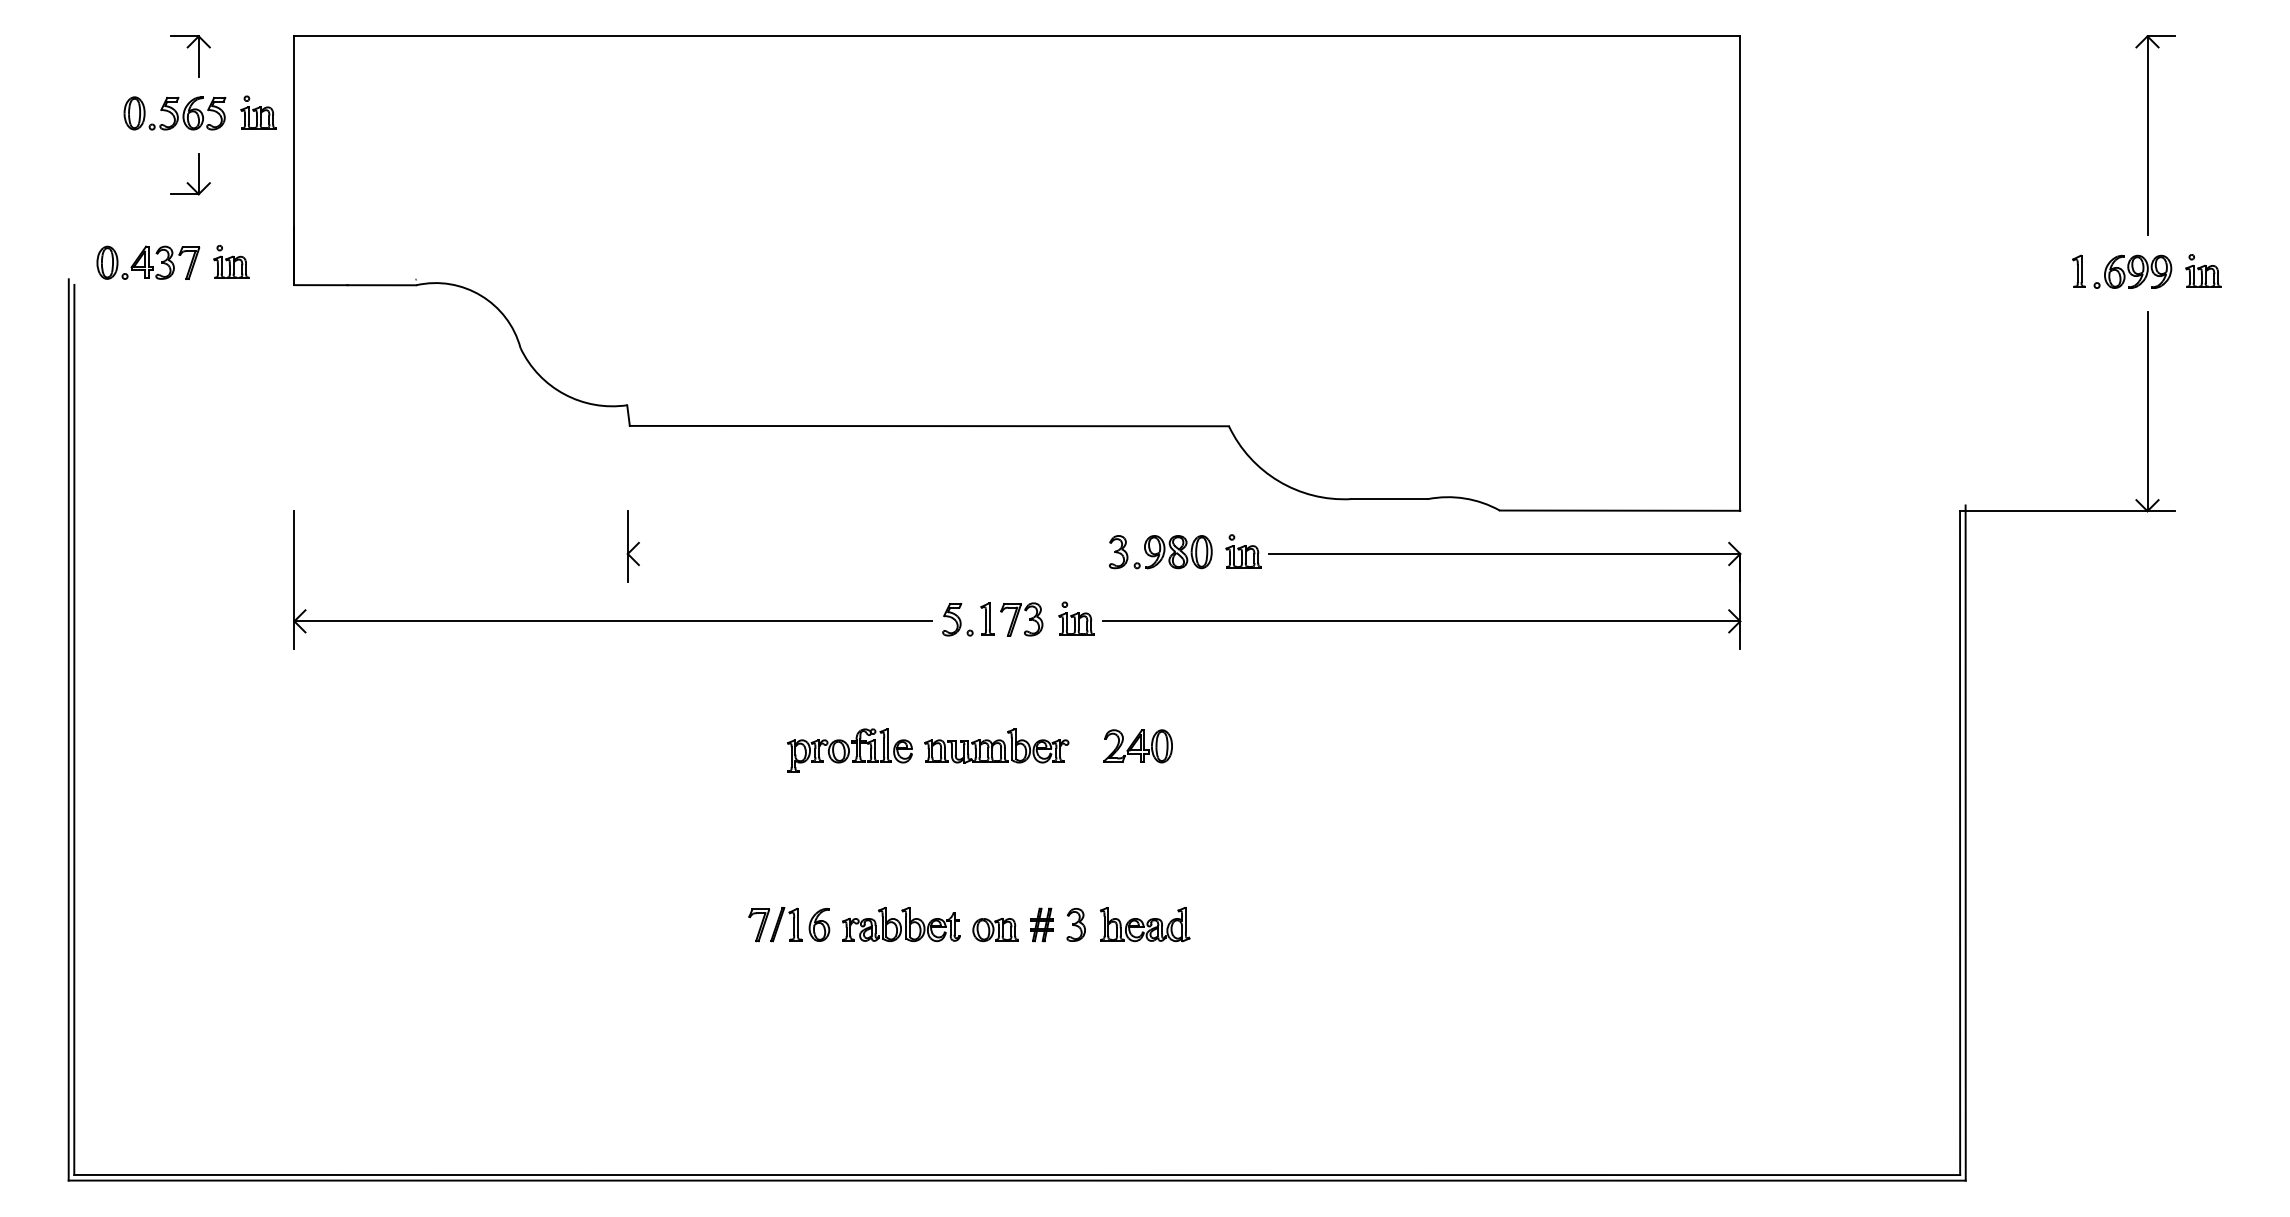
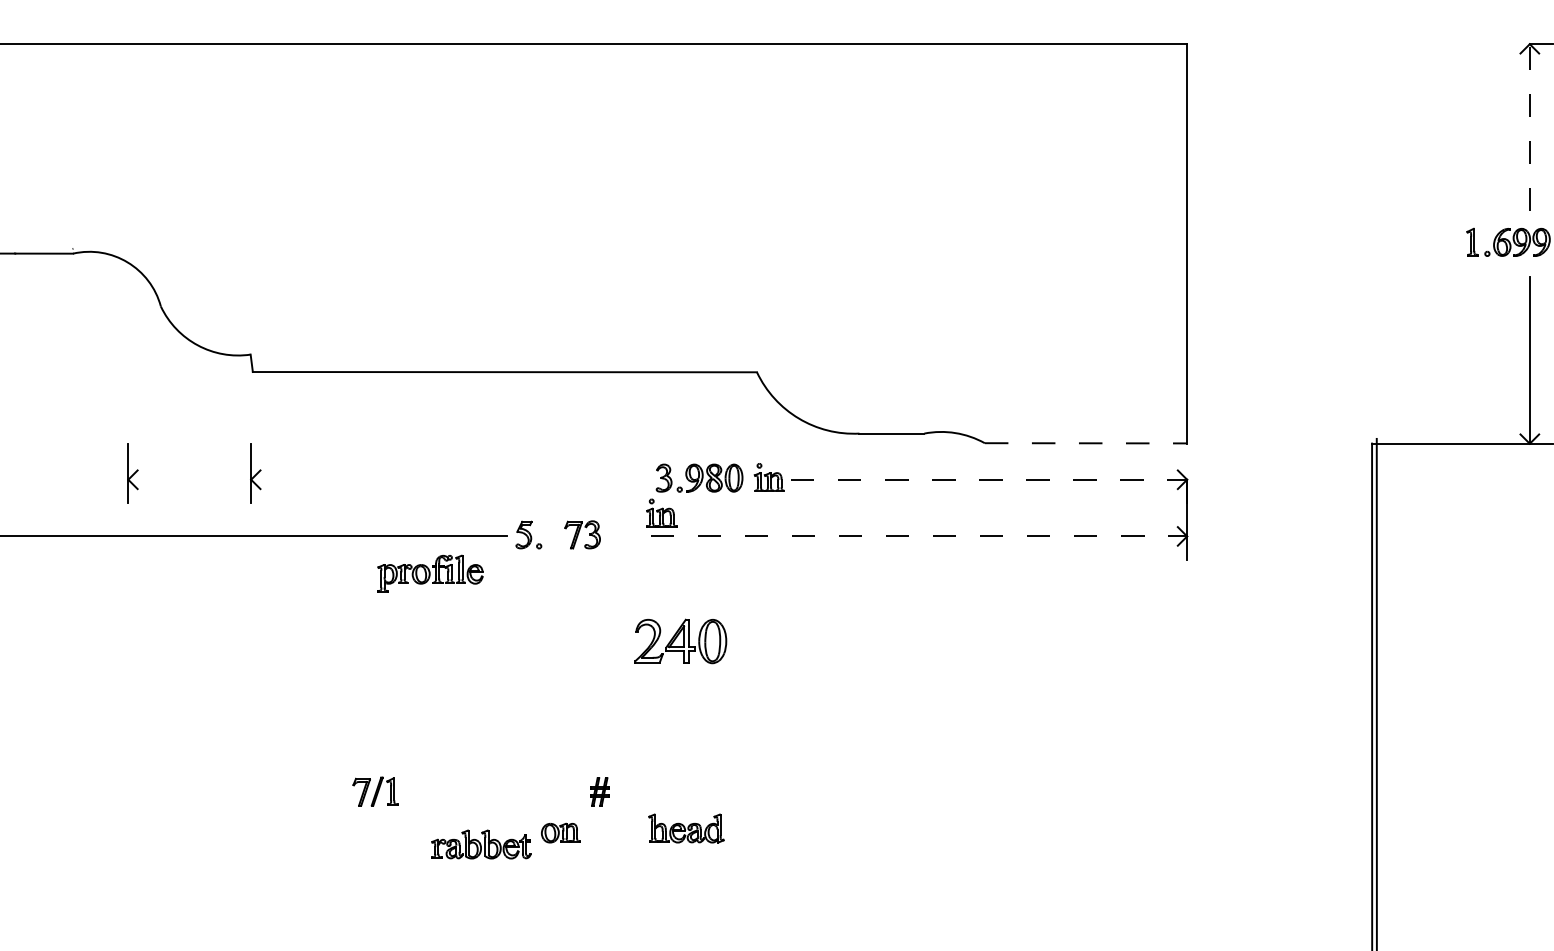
line: (2147, 135) -> (1529, 127), solid -> dashed
line: (1620, 510) -> (1086, 443), solid -> dashed
part: (486, 546) -> (132, 473), added
line: (1505, 553) -> (989, 479), solid -> dashed
part: (987, 618) -> (553, 534), removed
part: (1076, 618) -> (661, 513), moved
line: (1421, 621) -> (918, 536), solid -> dashed
part: (996, 745) -> (561, 640), removed
part: (1137, 746) -> (680, 641), size x1.6
part: (849, 750) -> (430, 573), moved
part: (819, 924) -> (412, 791), removed
part: (901, 924) -> (481, 844), moved
part: (1075, 924) -> (627, 791), removed
part: (1145, 924) -> (686, 828), moved
part: (995, 929) -> (560, 832), moved

